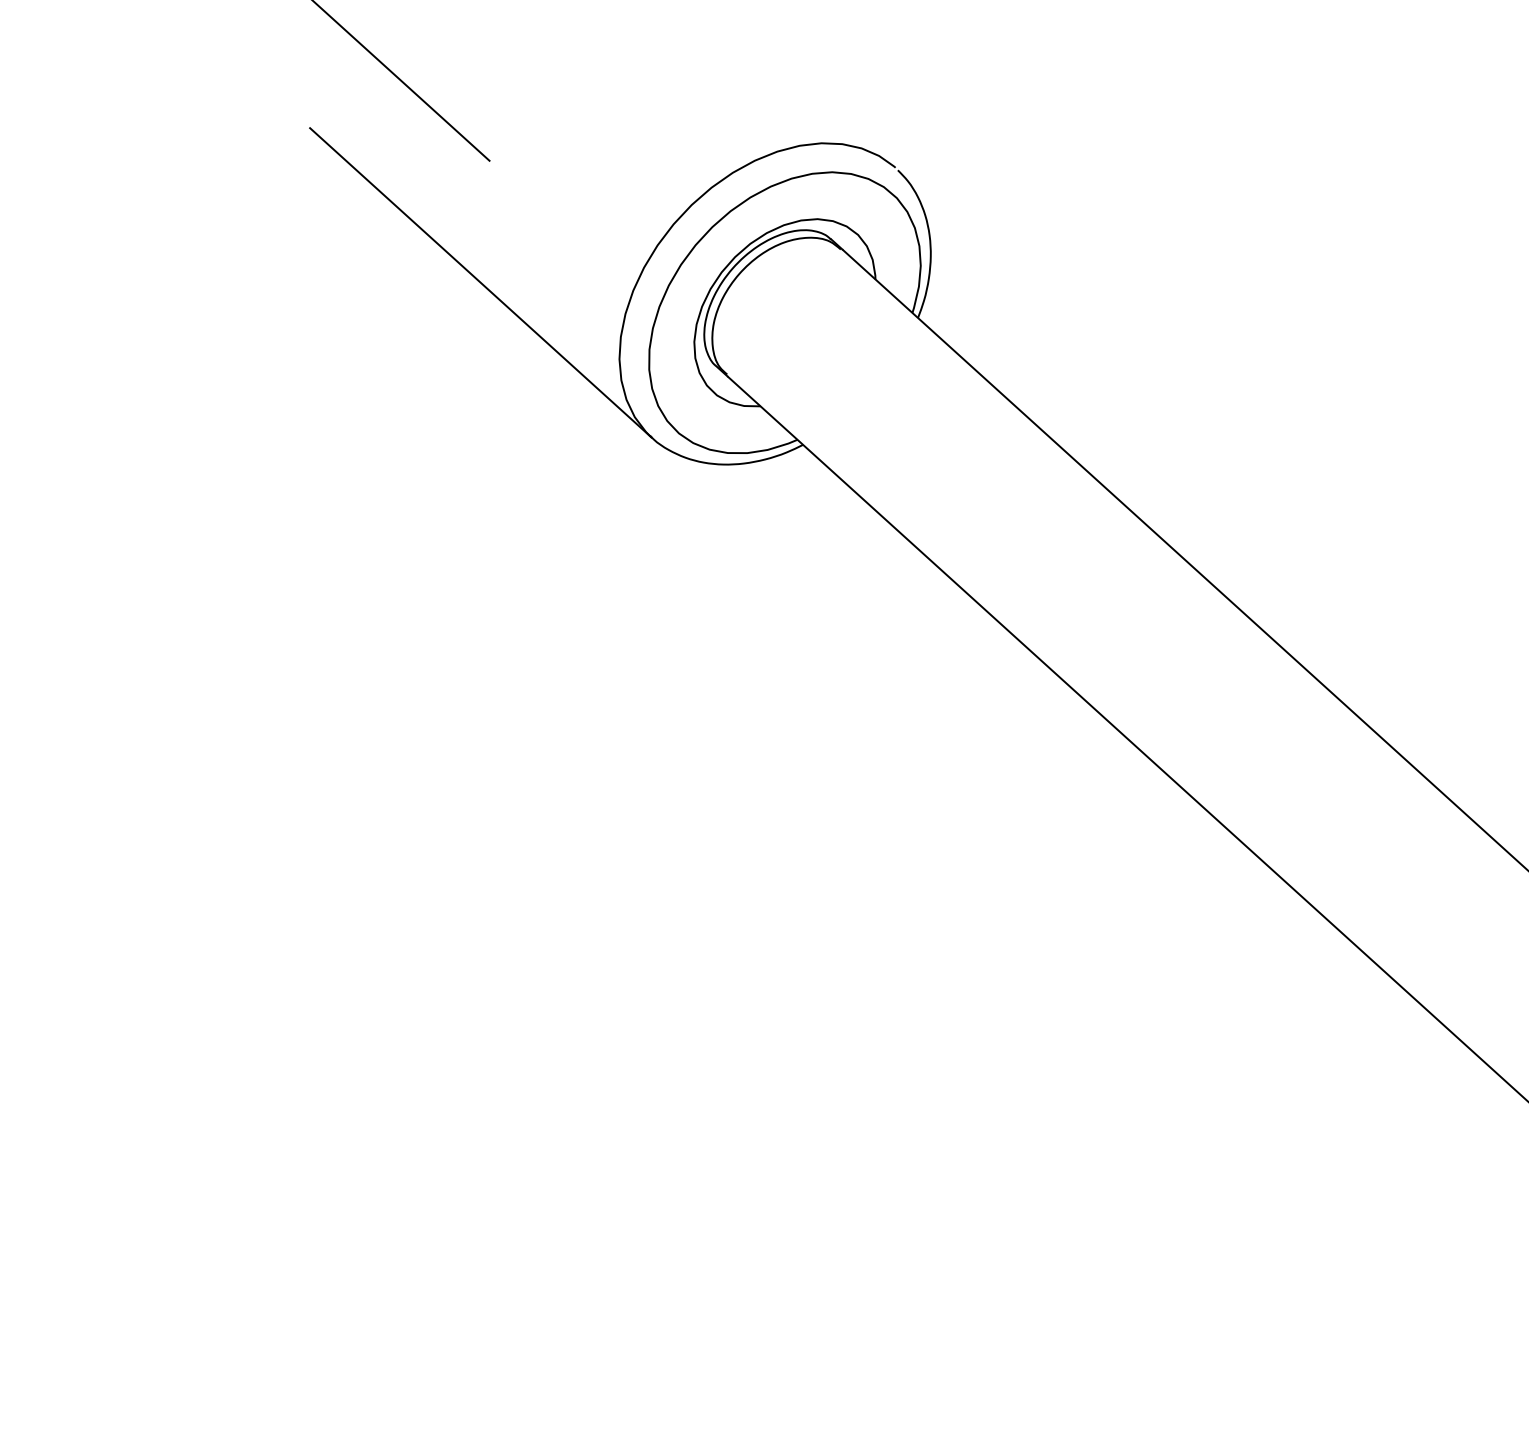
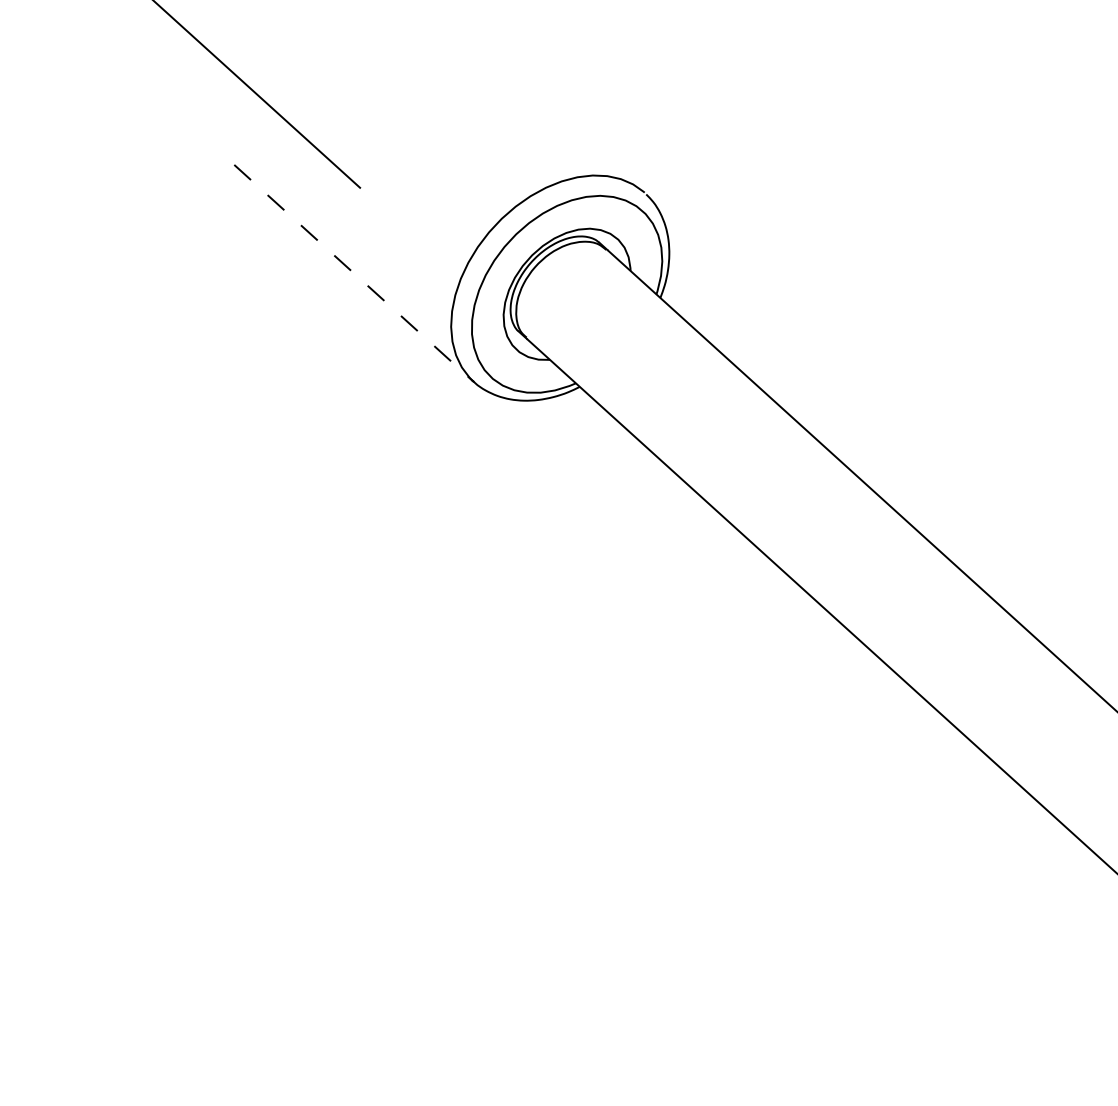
line: (481, 283) -> (354, 273), solid -> dashed

